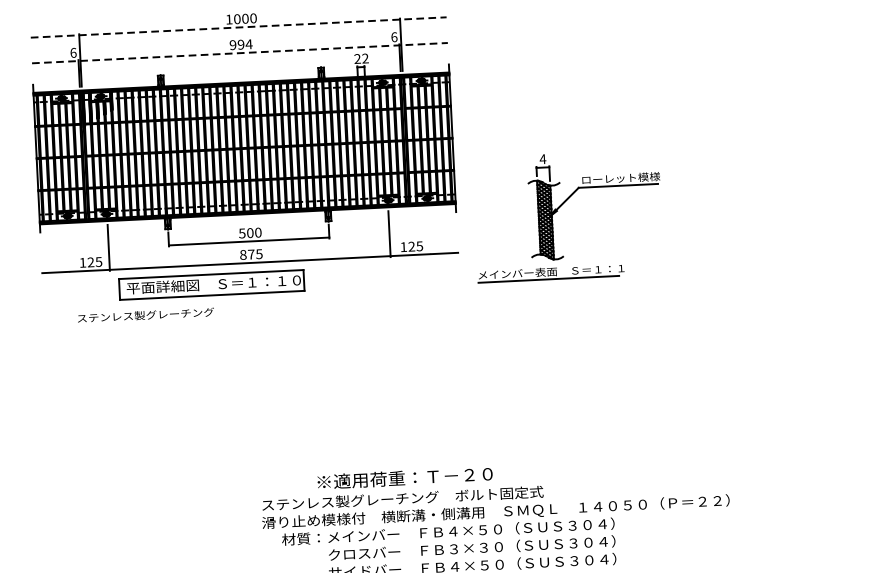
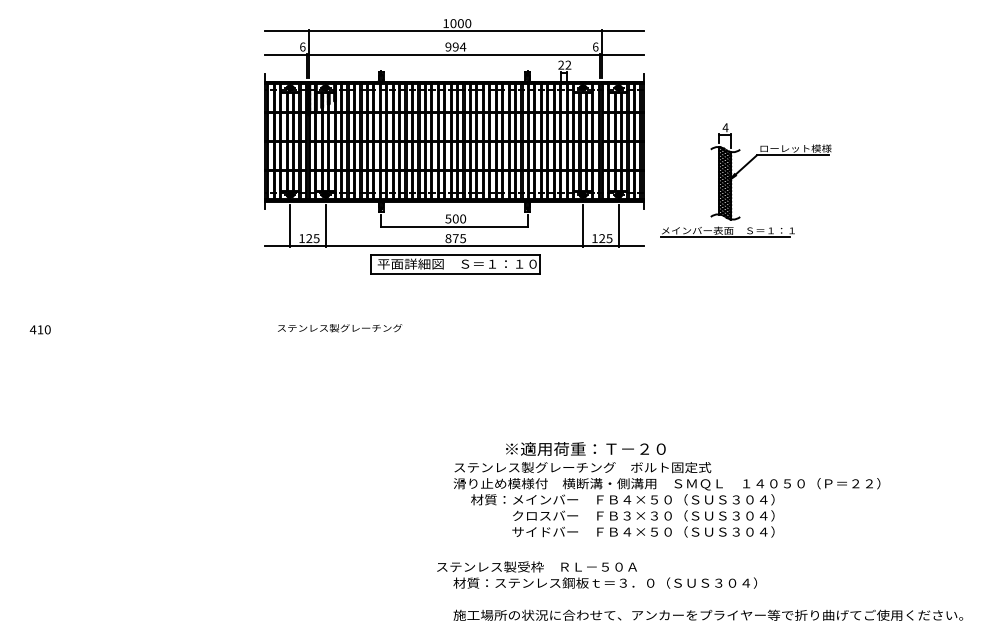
line: (238, 27) -> (454, 31), dashed -> solid
line: (240, 52) -> (454, 54), dashed -> solid
part: (558, 210) -> (737, 175), moved
line: (430, 232) -> (619, 226), added
line: (68, 250) -> (289, 226), added
part: (211, 284) -> (455, 264), moved
text: (146, 315) -> (340, 328), moved

